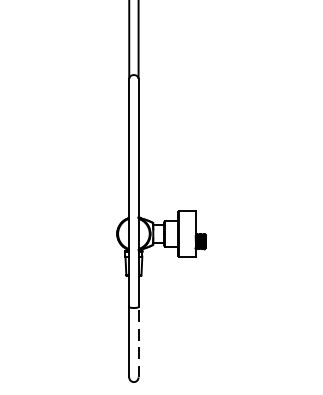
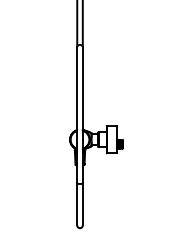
line: (138, 340) -> (82, 203), dashed -> solid

